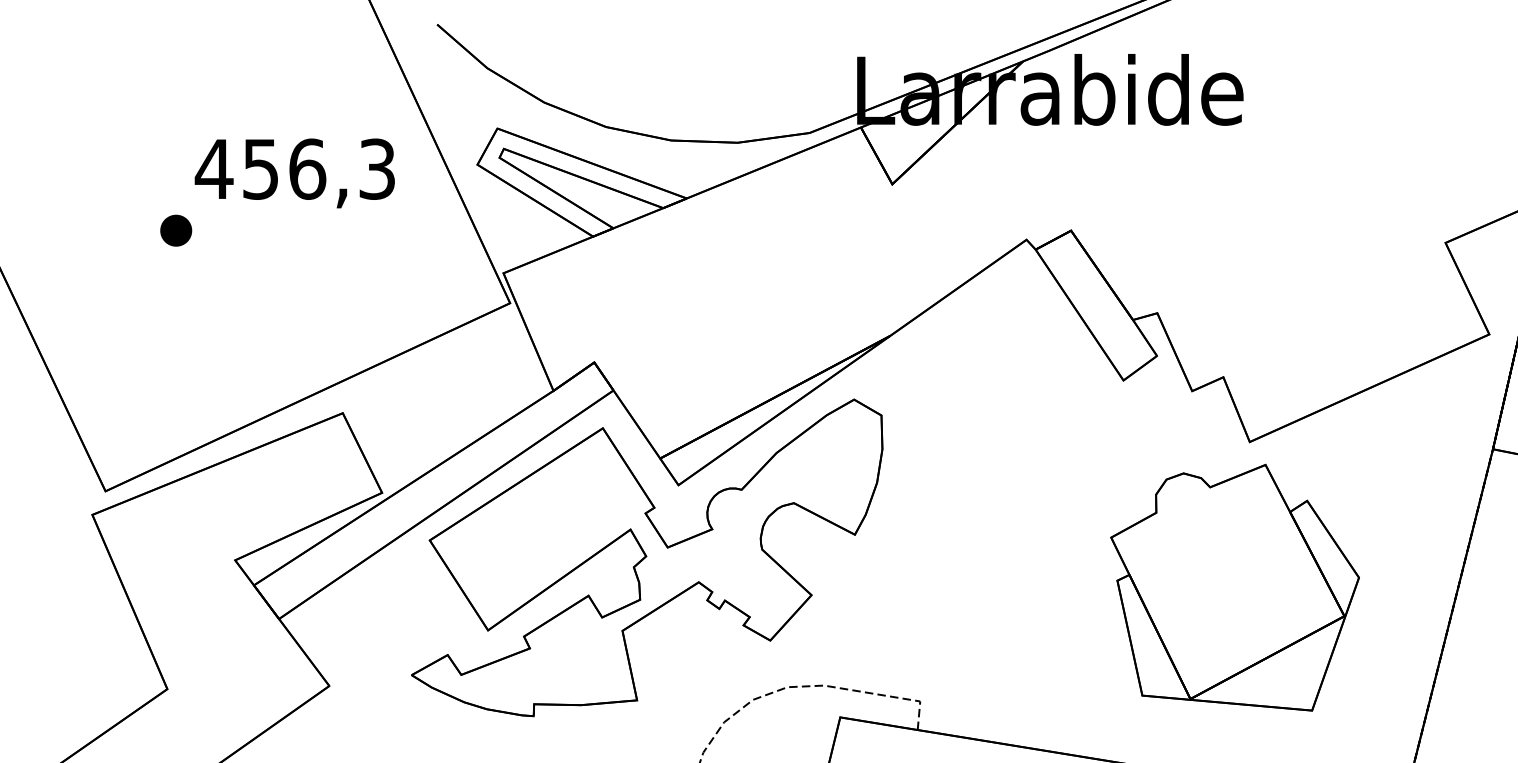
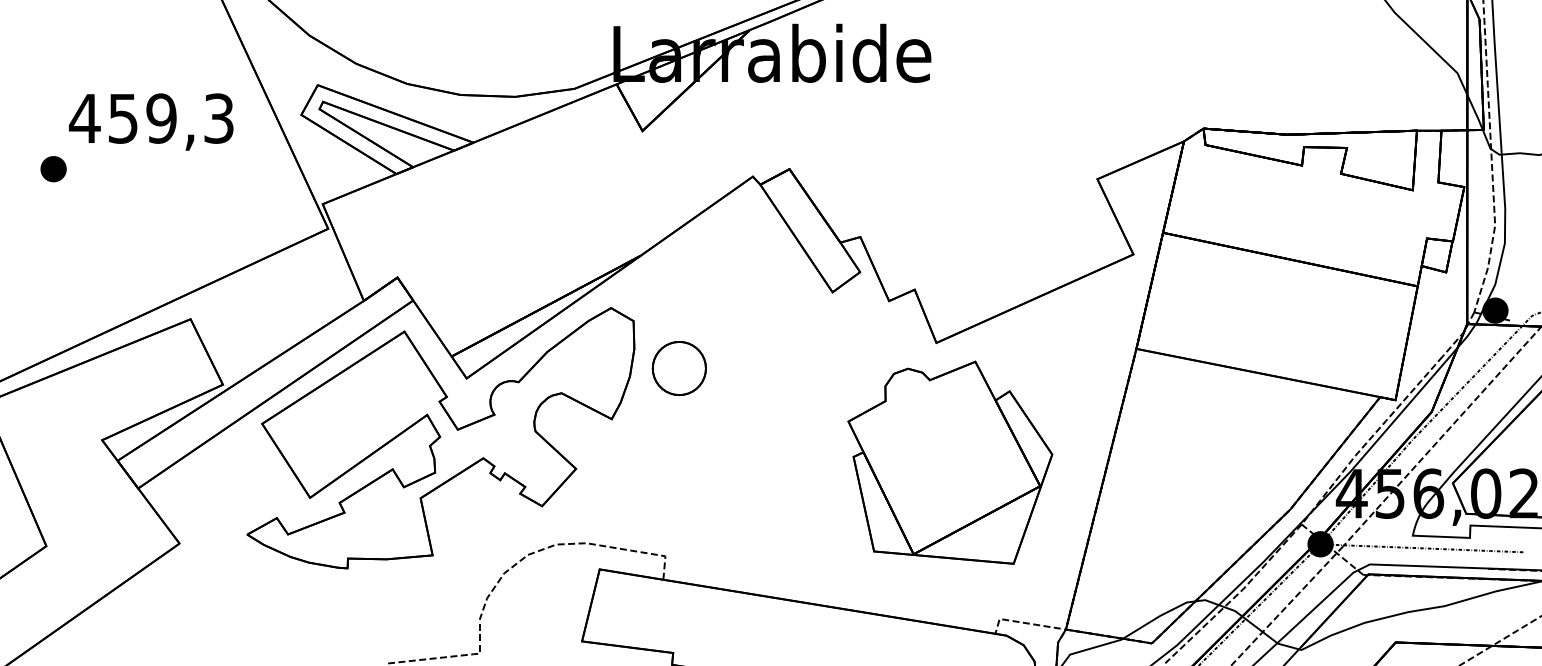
text: (307, 169) -> (161, 118), 456,3 -> 459,3
part: (936, 473) -> (678, 368), added
part: (1235, 587) -> (950, 462), moved

